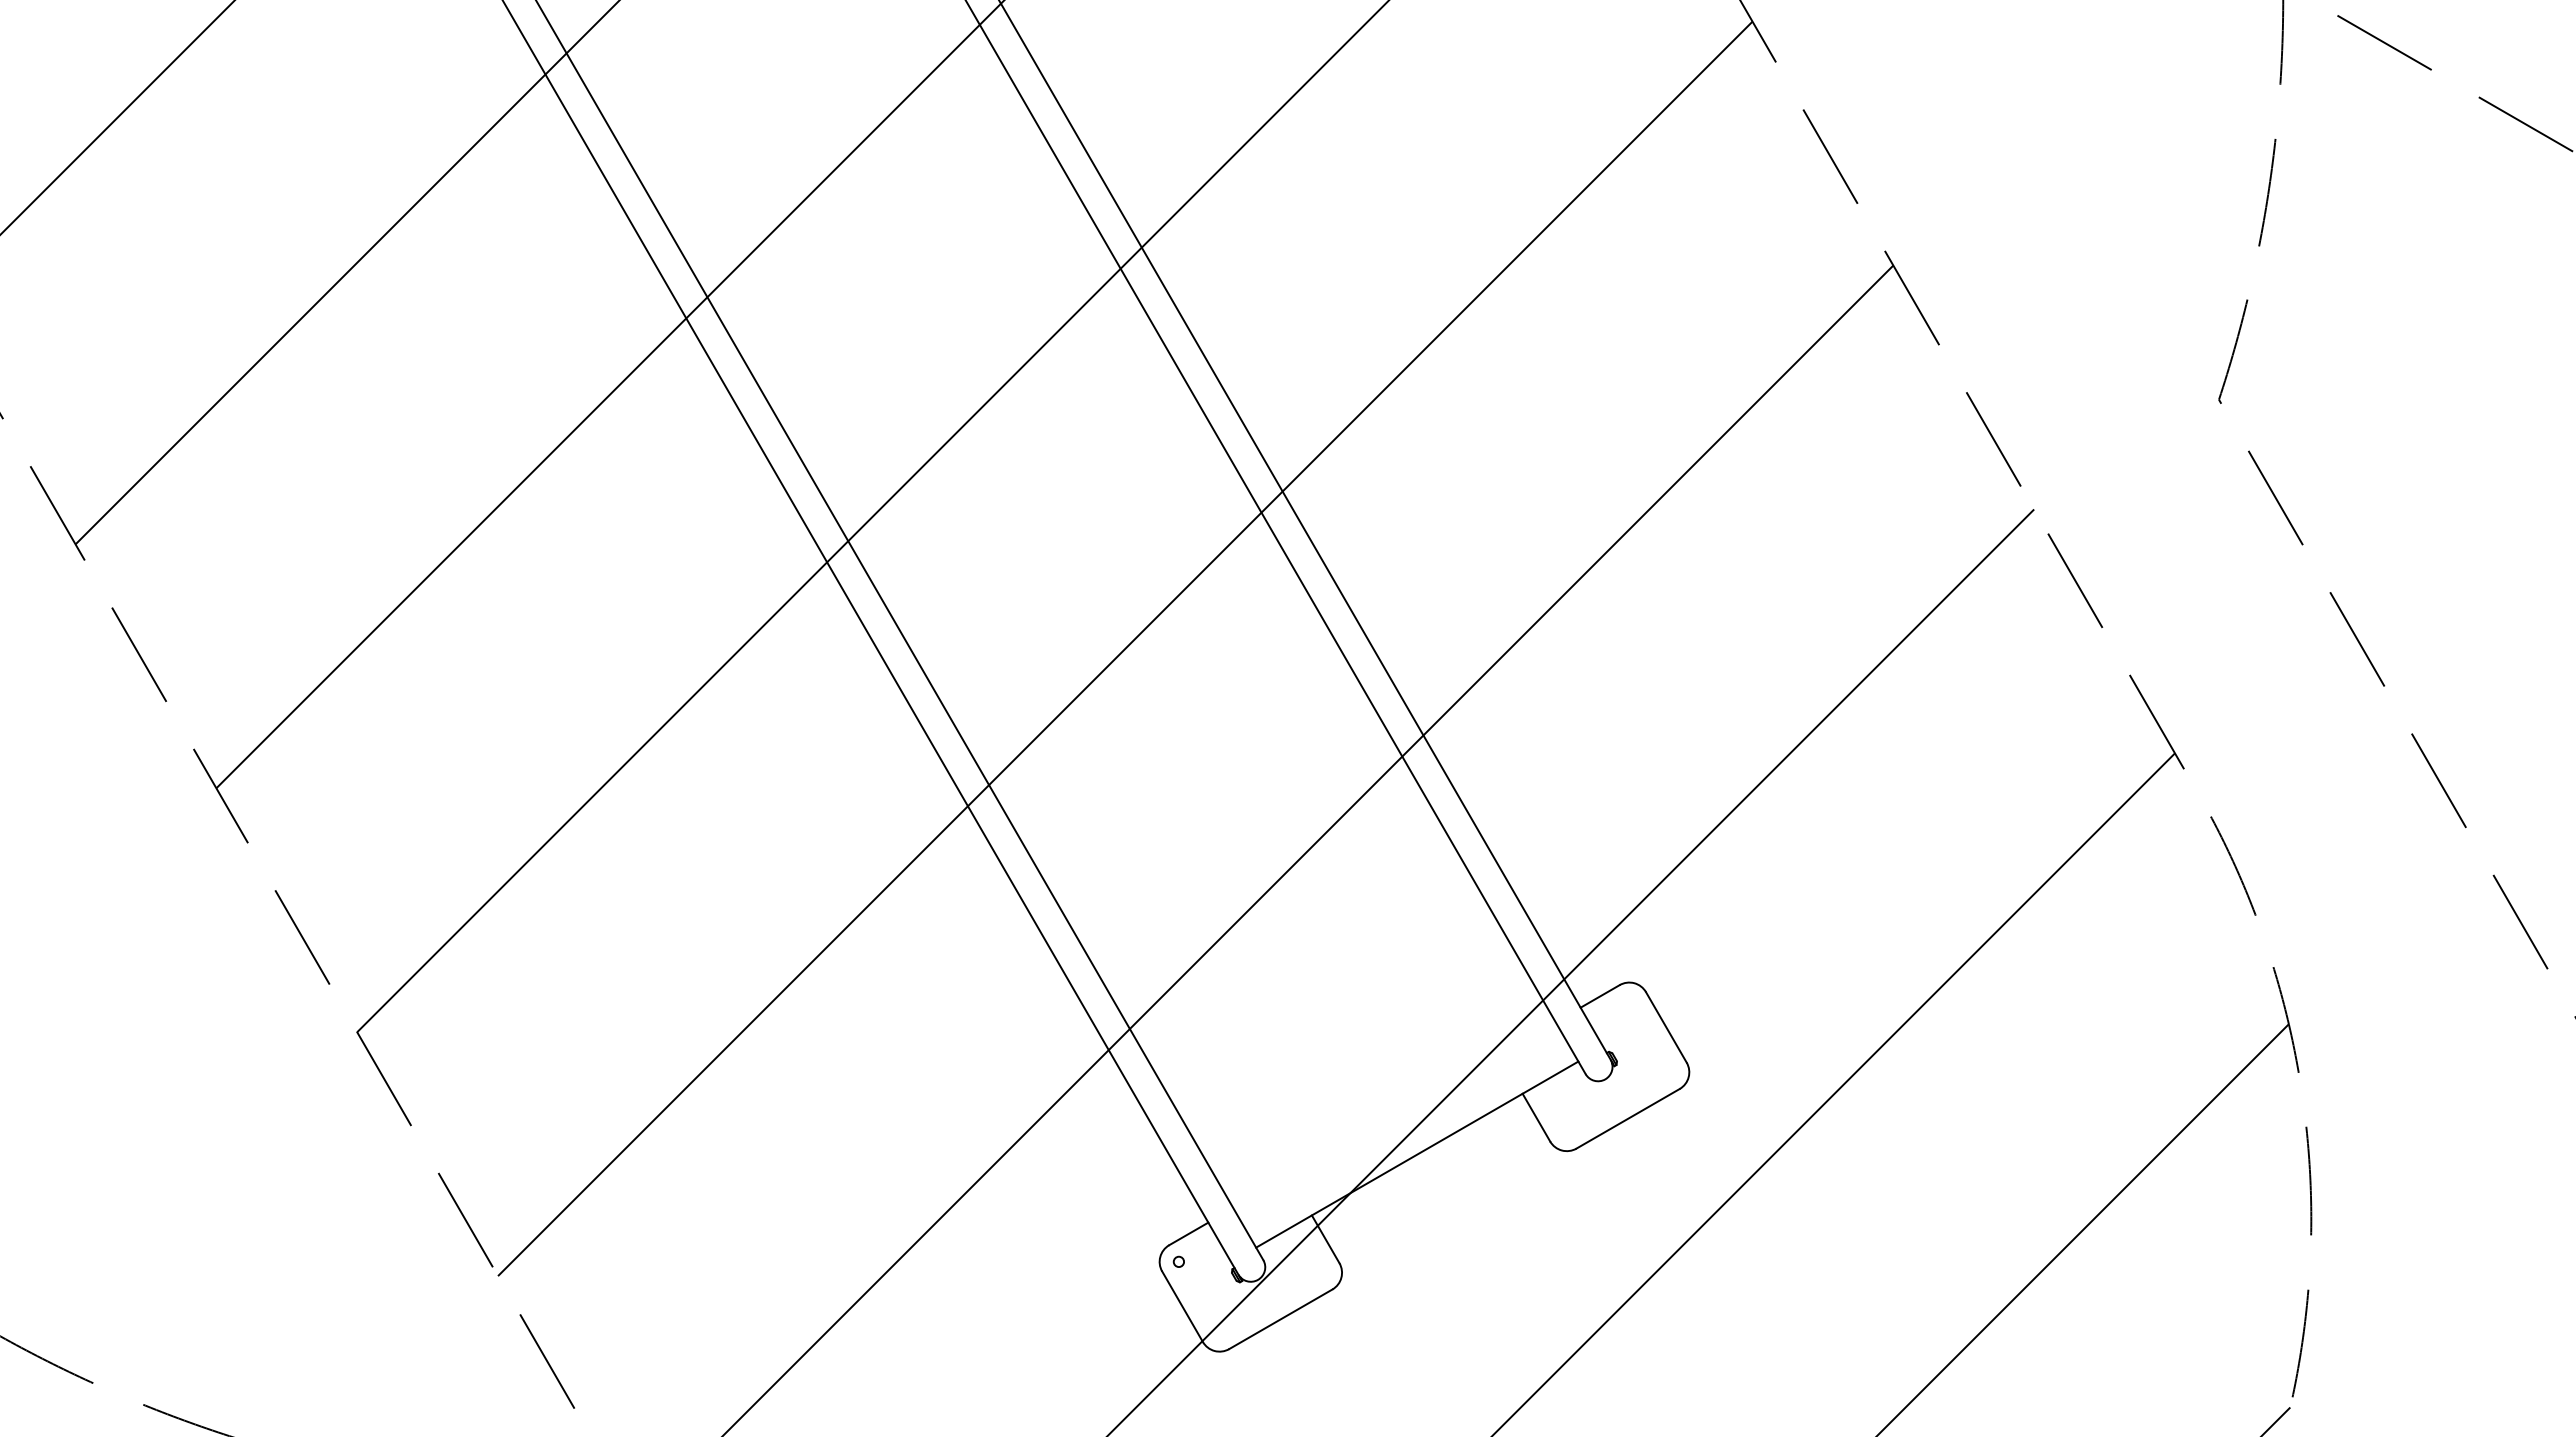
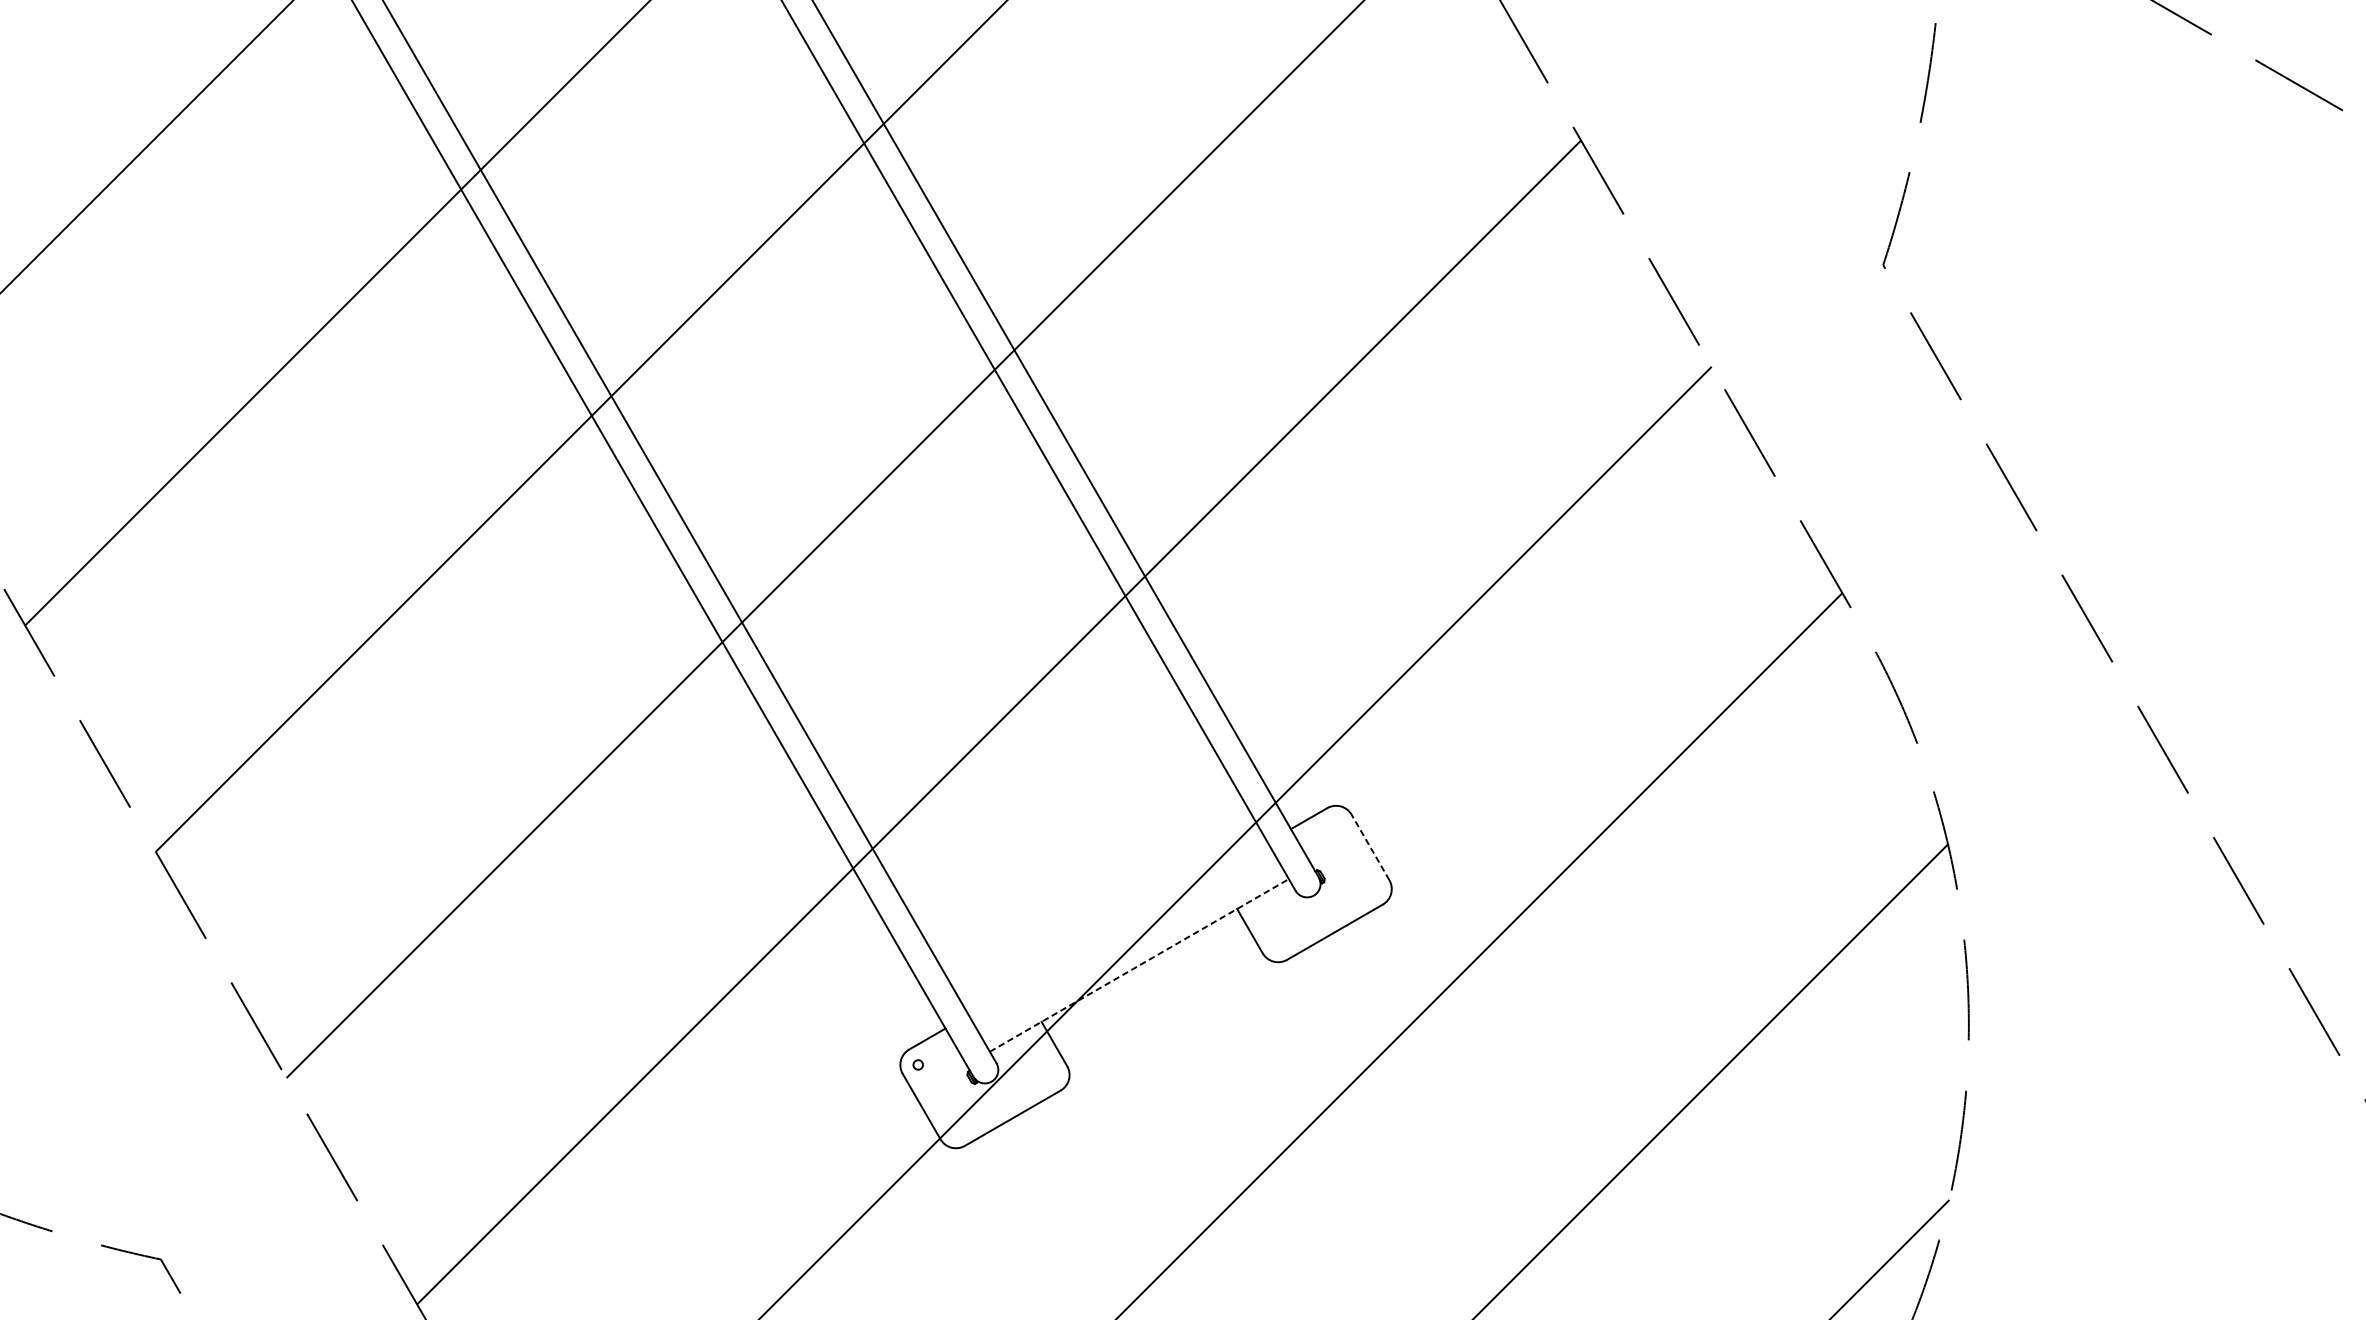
line: (1666, 1027) -> (1370, 847), solid -> dashed
line: (1417, 1154) -> (1139, 965), solid -> dashed

